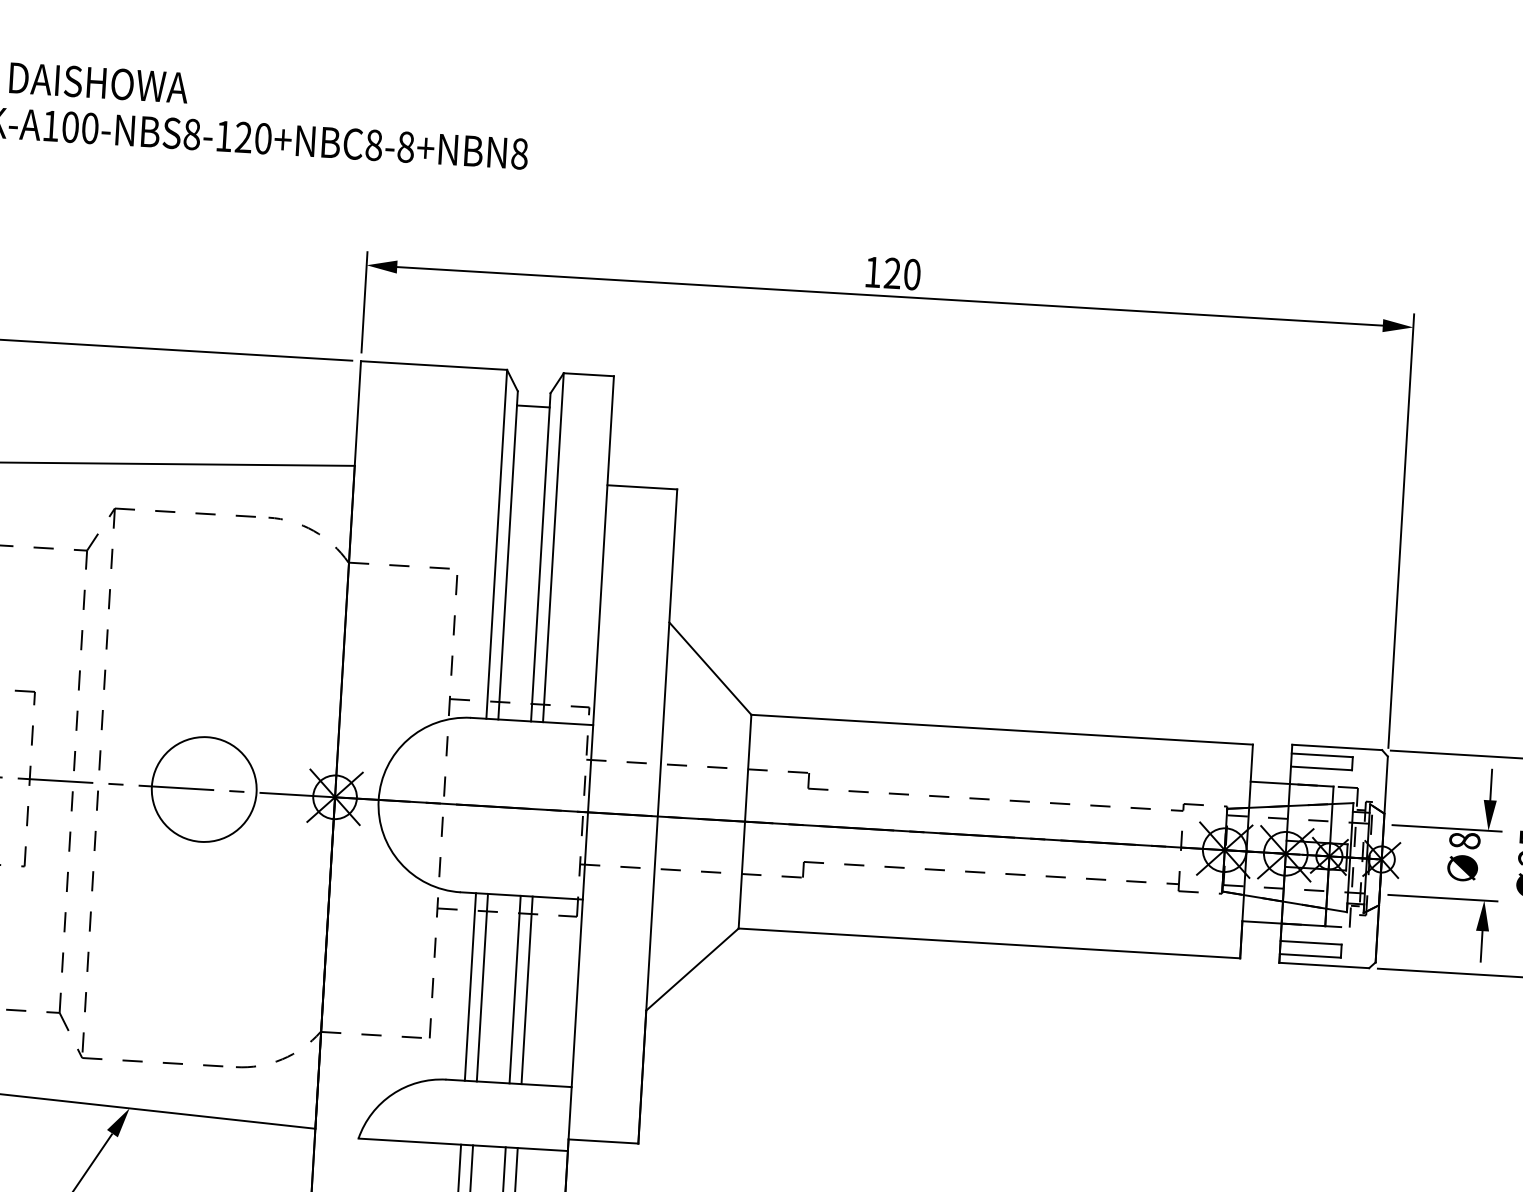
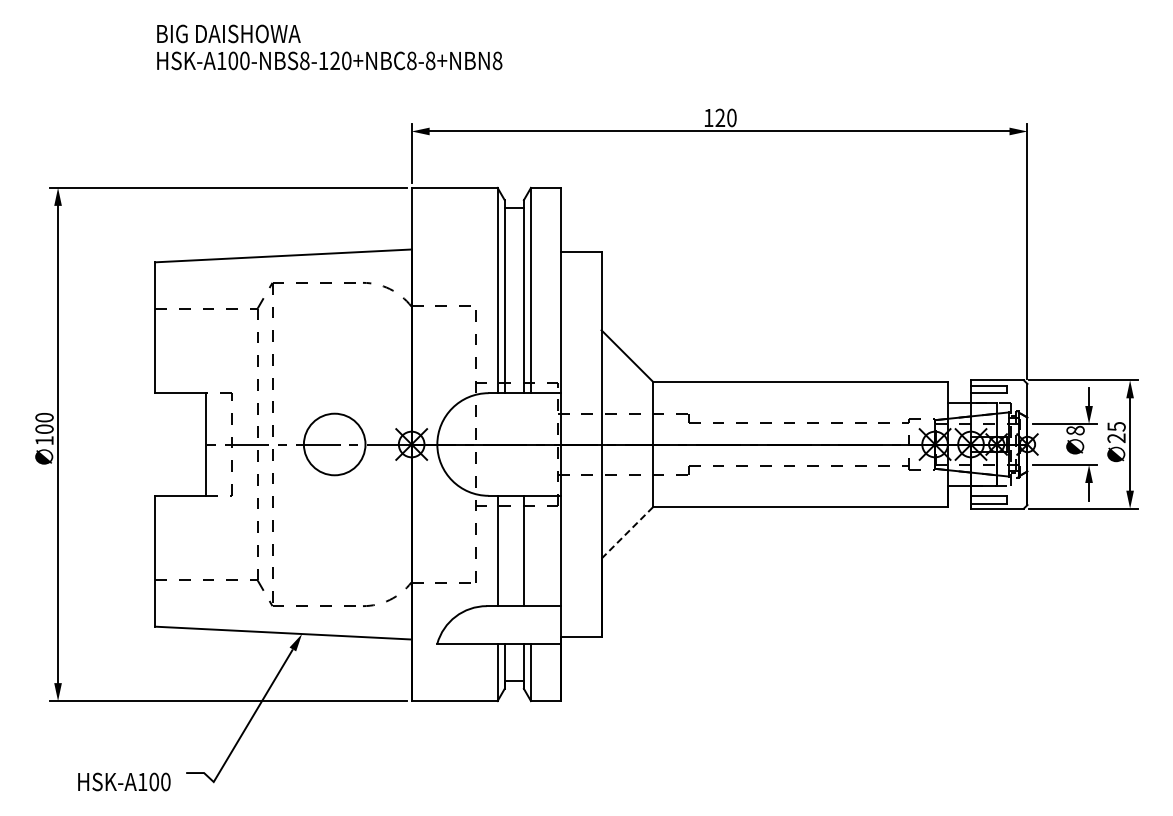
line: (693, 968) -> (627, 532), solid -> dashed
line: (482, 986) -> (504, 550), removed
line: (526, 989) -> (530, 550), removed

